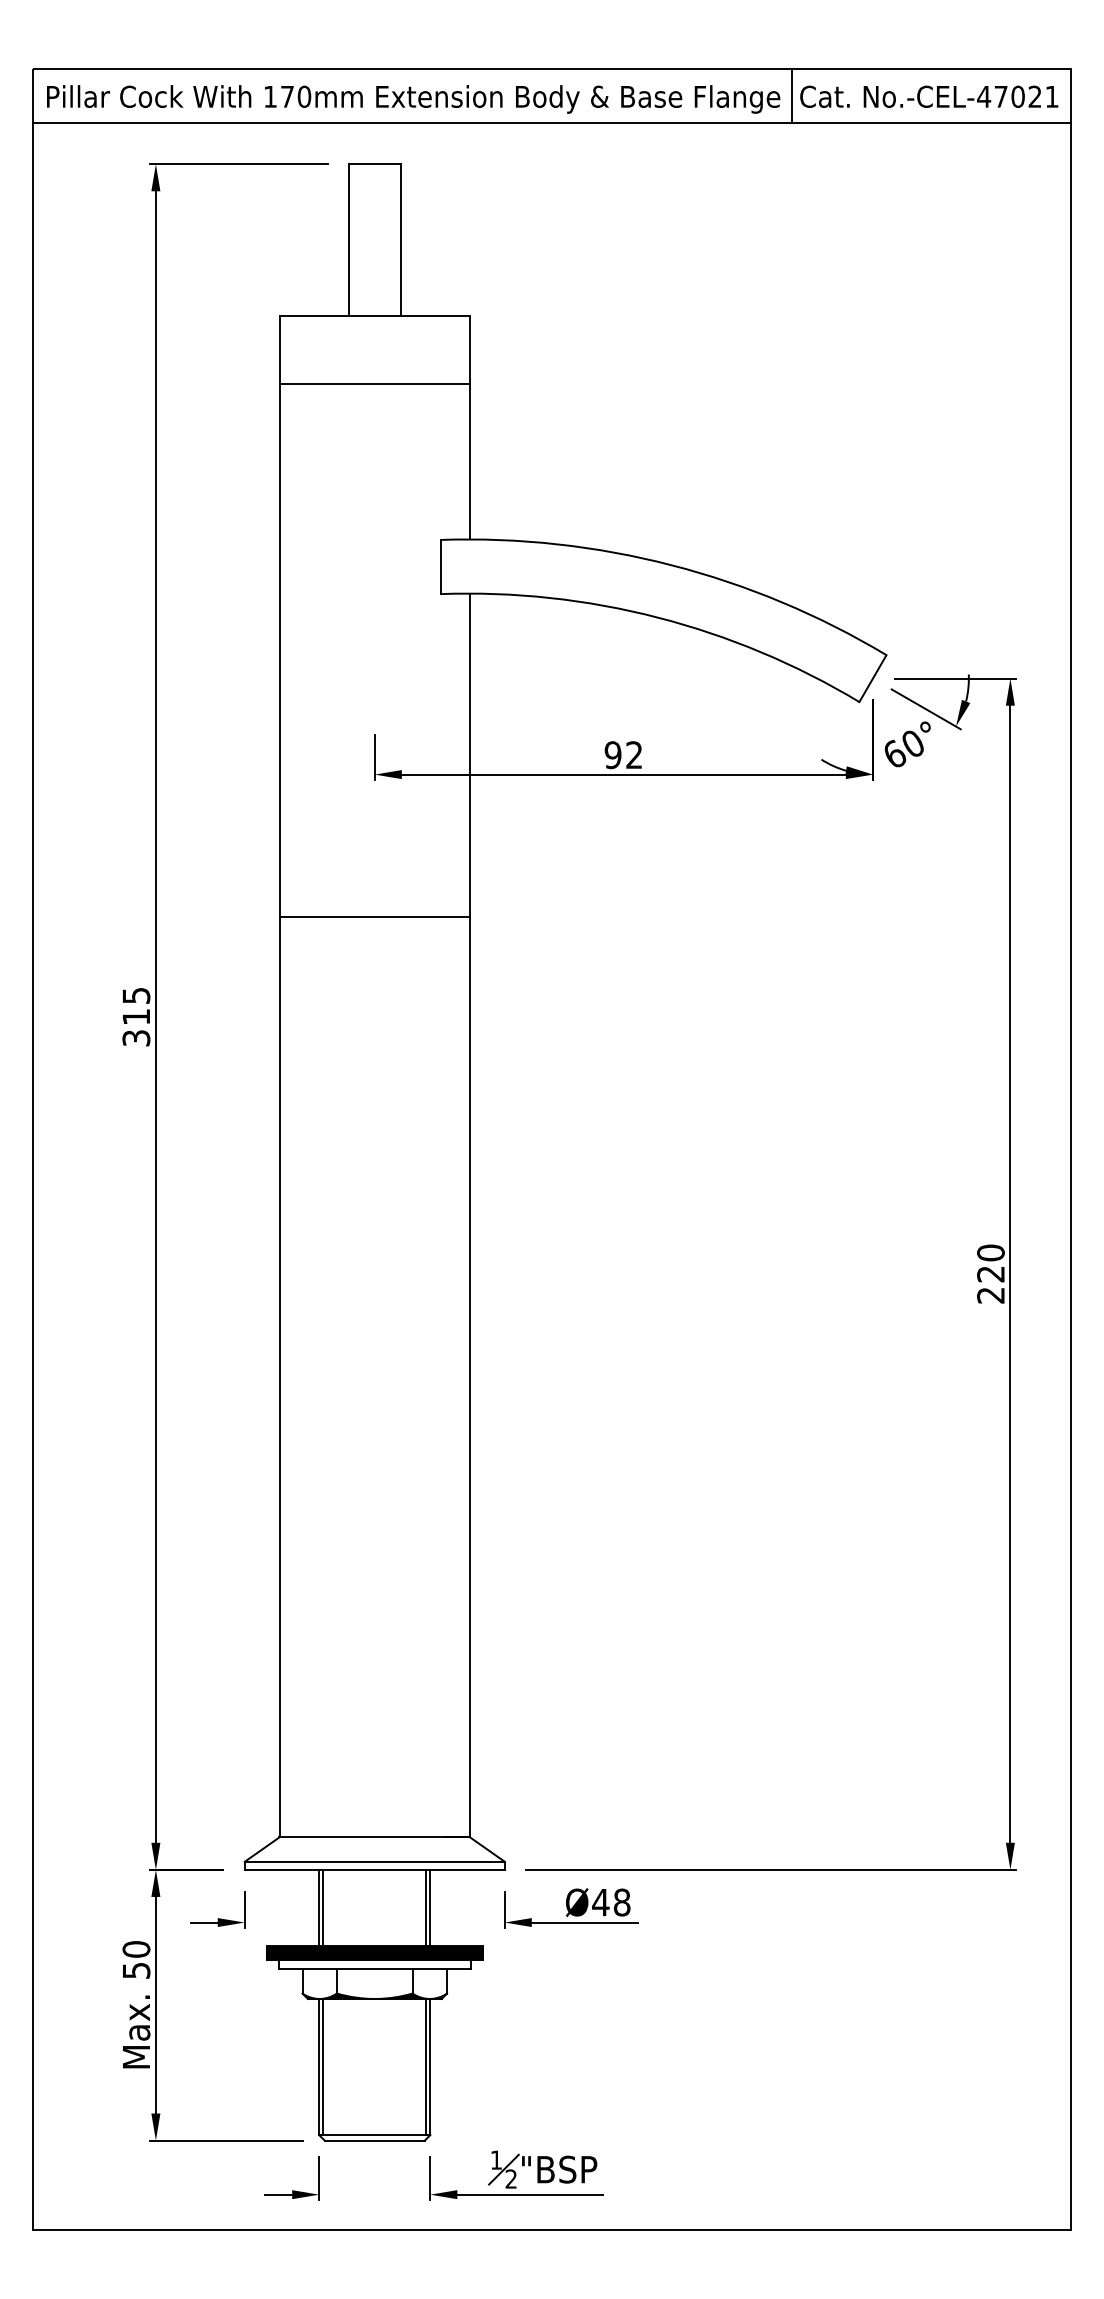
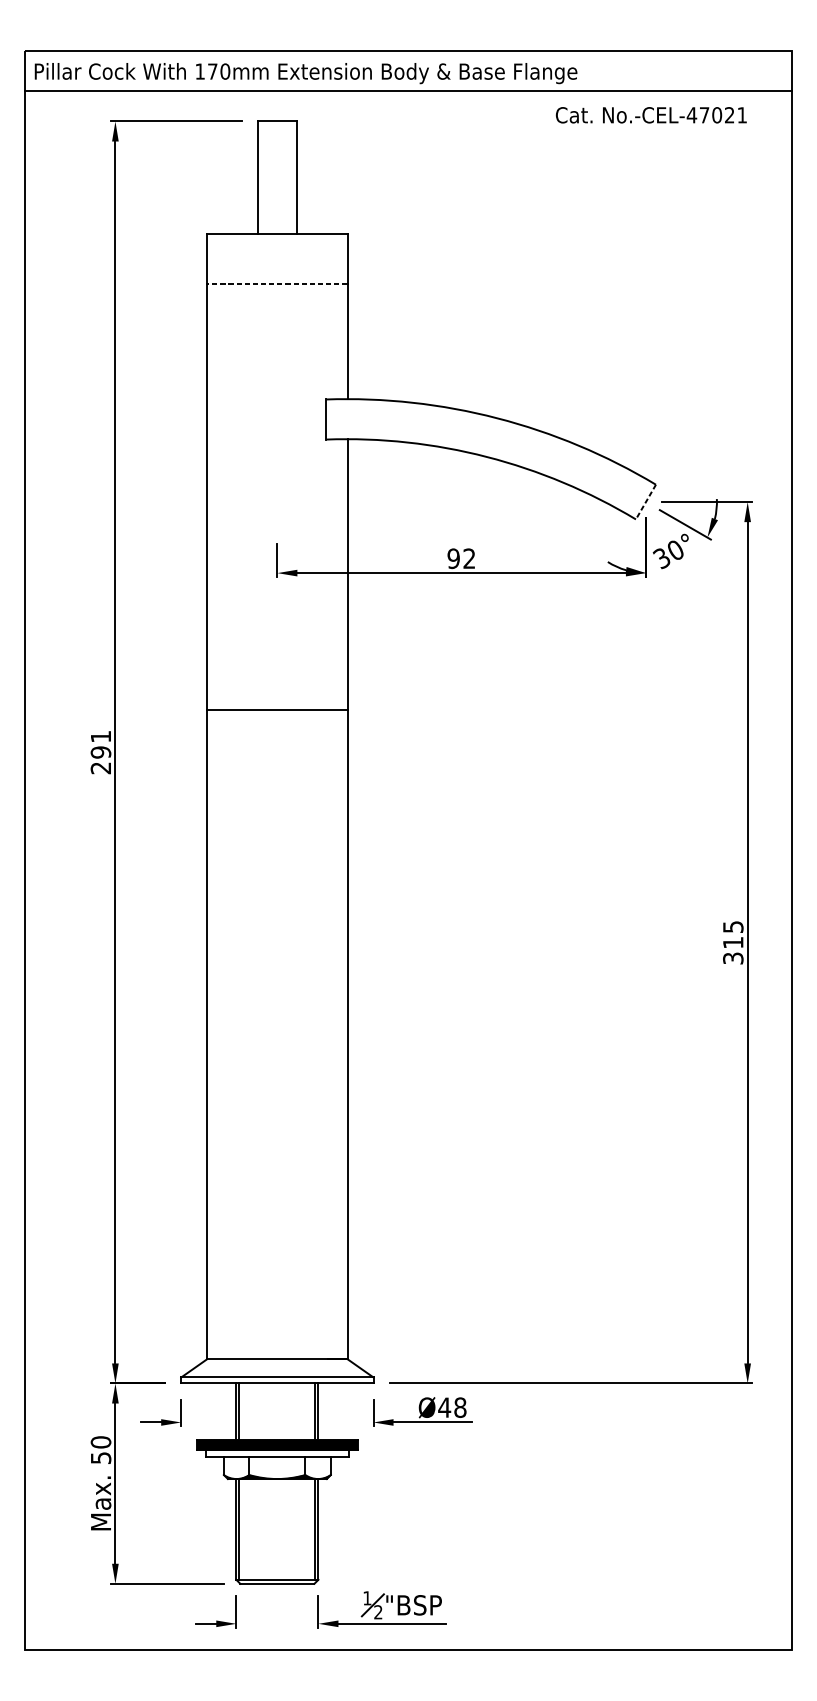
line: (792, 95) -> (586, 70), removed
text: (929, 96) -> (651, 115), moved
line: (374, 383) -> (277, 283), solid -> dashed
line: (872, 679) -> (645, 502), solid -> dashed
text: (894, 754) -> (661, 558), 60° -> 30°
line: (374, 916) -> (277, 709), moved
text: (136, 1017) -> (101, 752), 315 -> 291
text: (990, 1273) -> (732, 942), 220 -> 315

